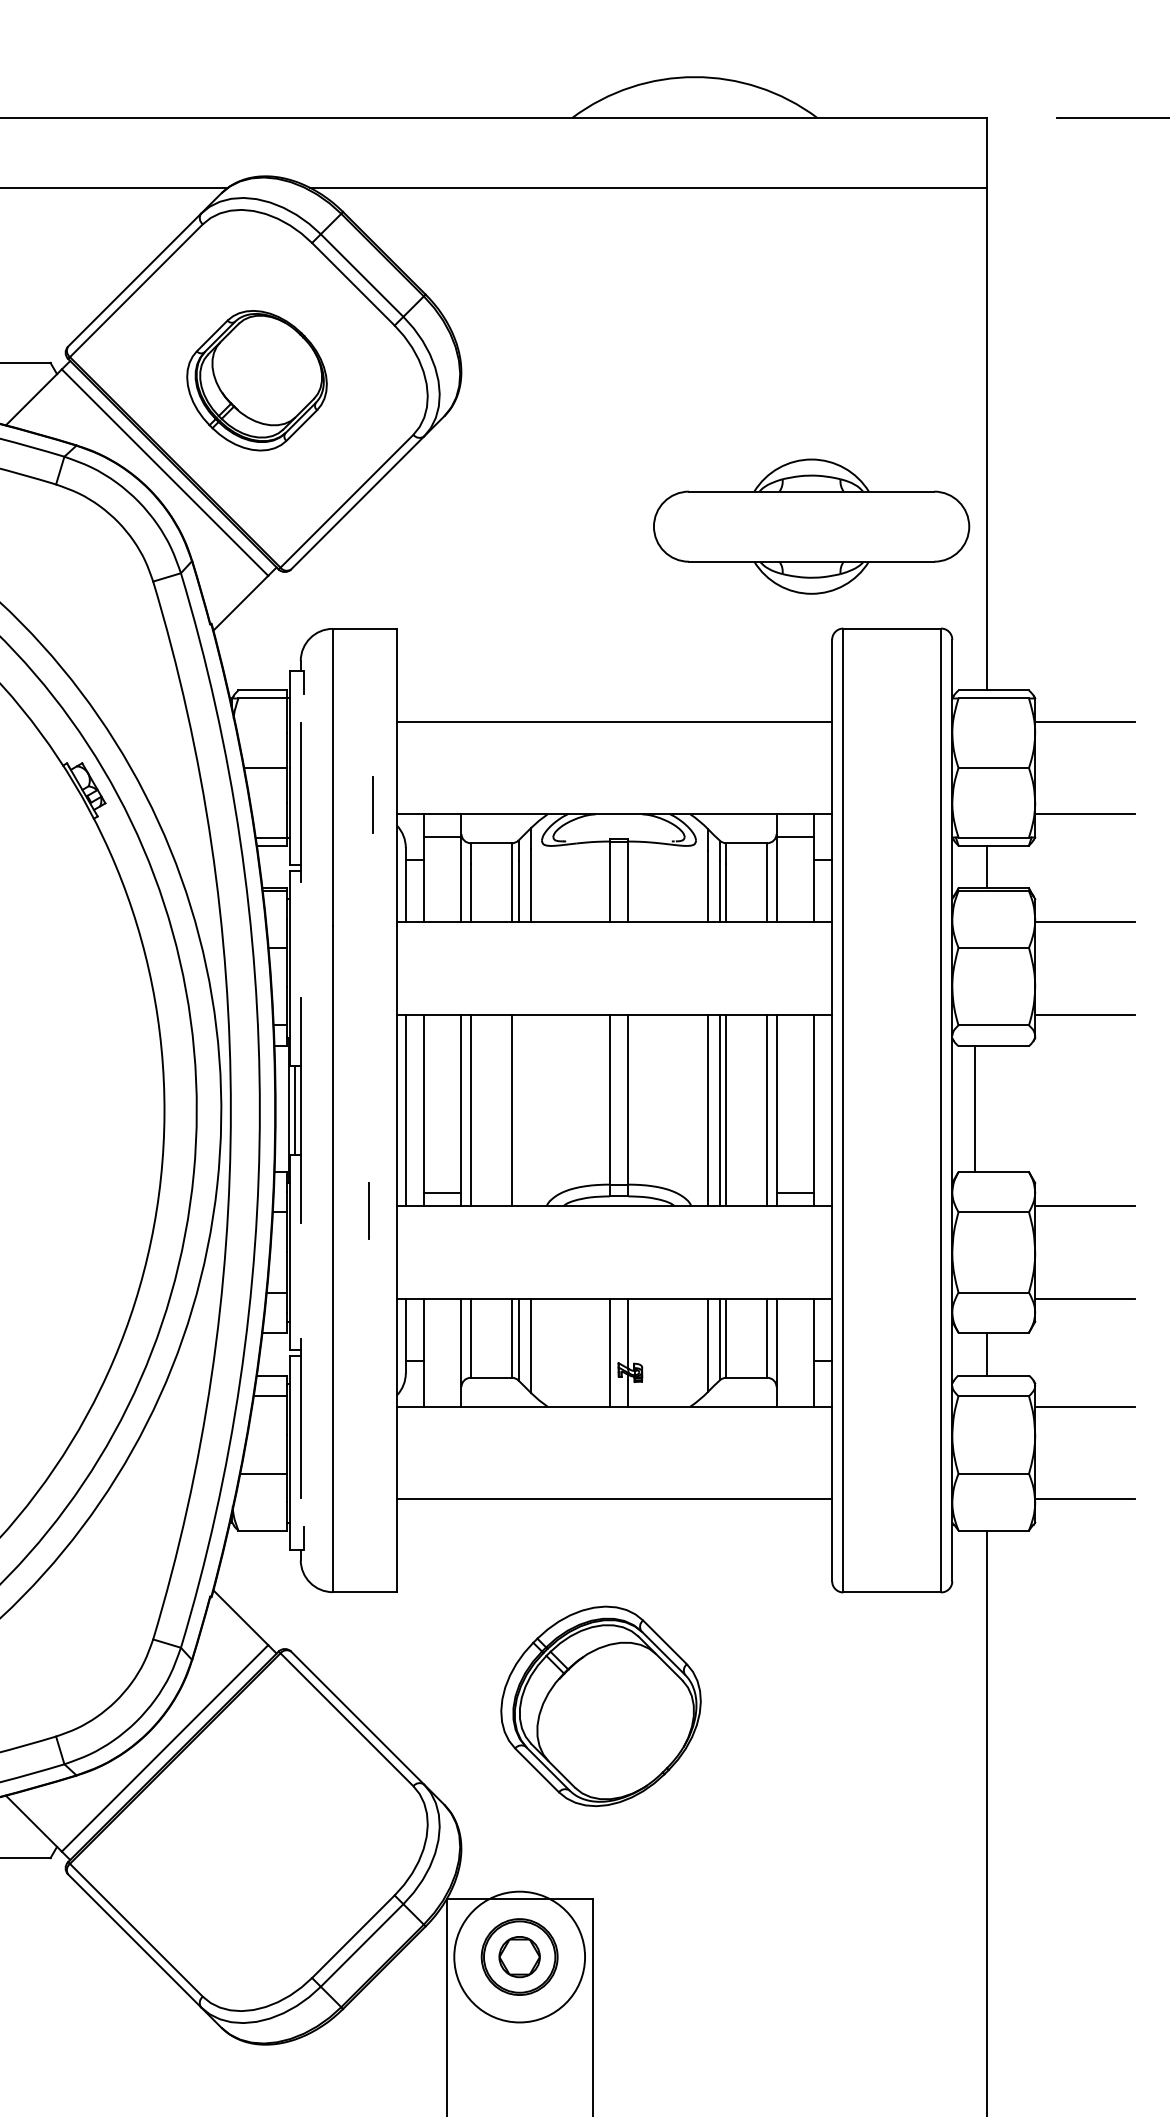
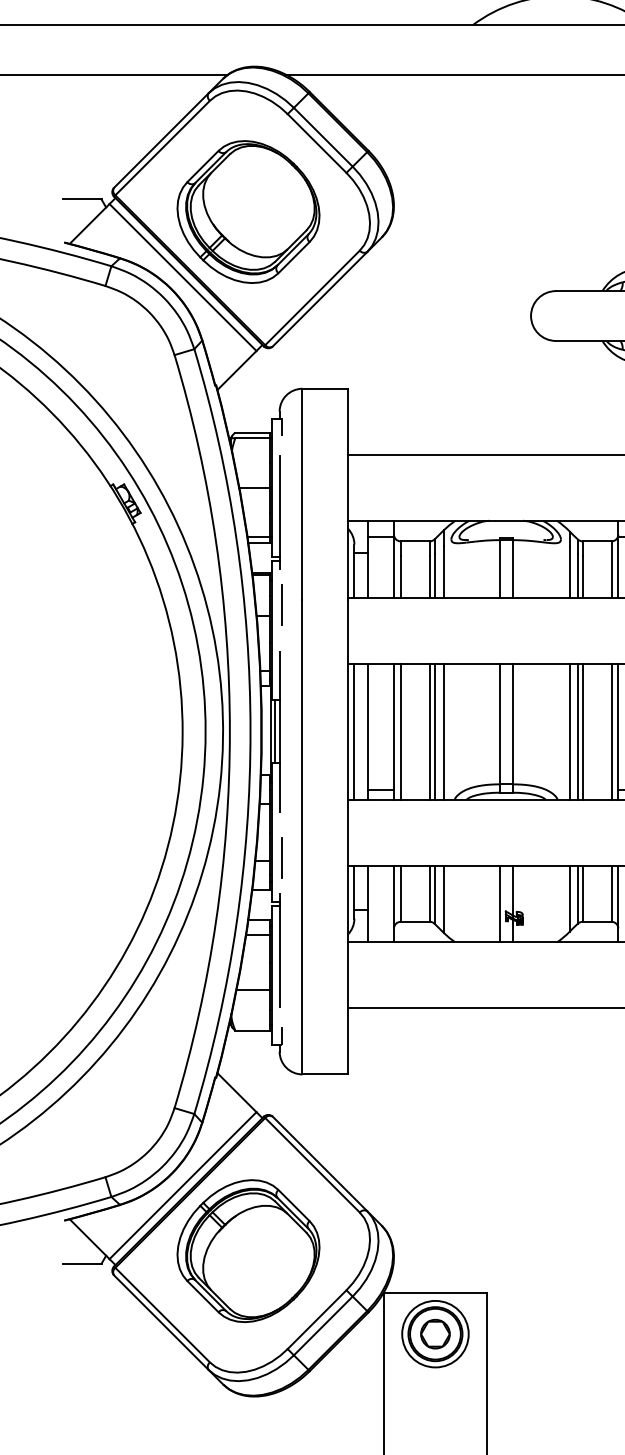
part: (256, 380) -> (248, 211), size x1.43
line: (372, 804) -> (281, 604), moved
line: (518, 1110) -> (434, 731), added
line: (531, 1110) -> (443, 731), added
line: (368, 1210) -> (281, 857), moved
part: (600, 1706) -> (248, 1251), moved
circle: (519, 1956) -> (435, 1333), size x0.71

